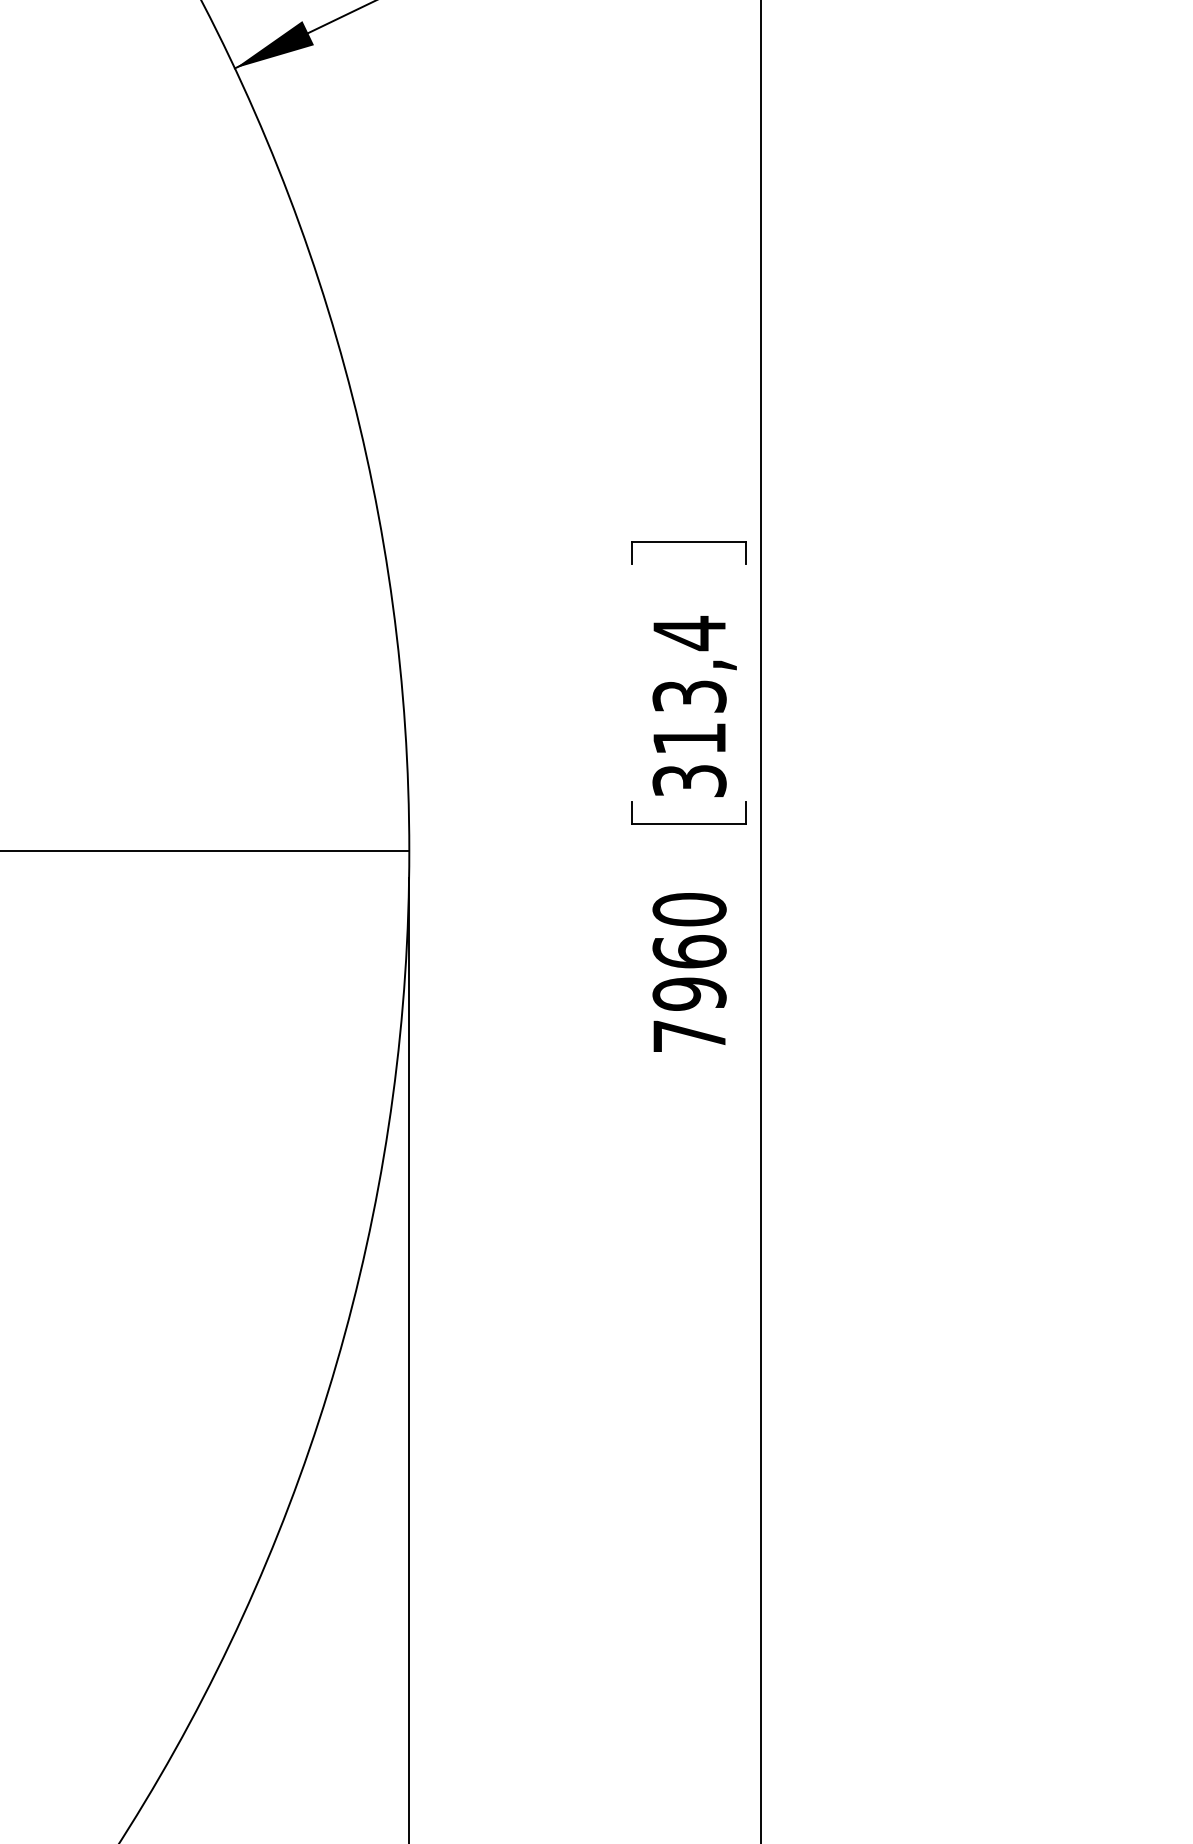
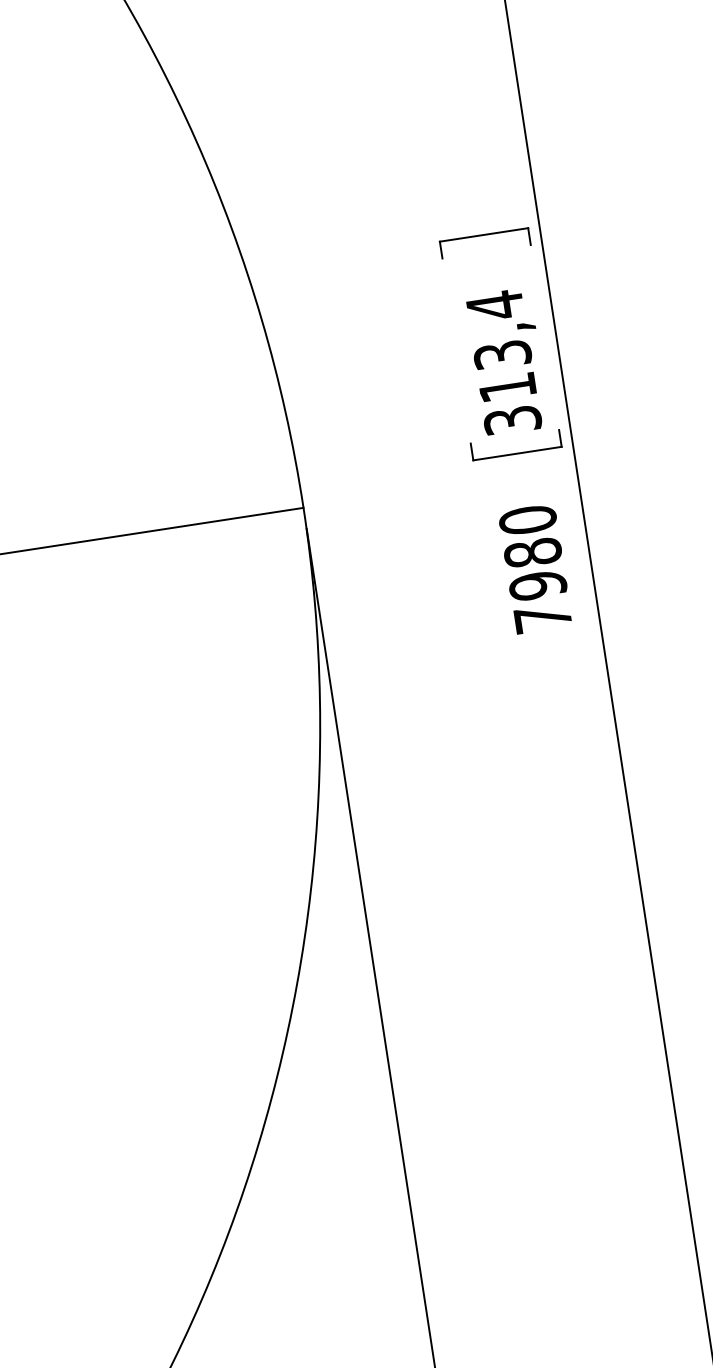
text: (689, 951) -> (532, 552), 7960 -> 7980

